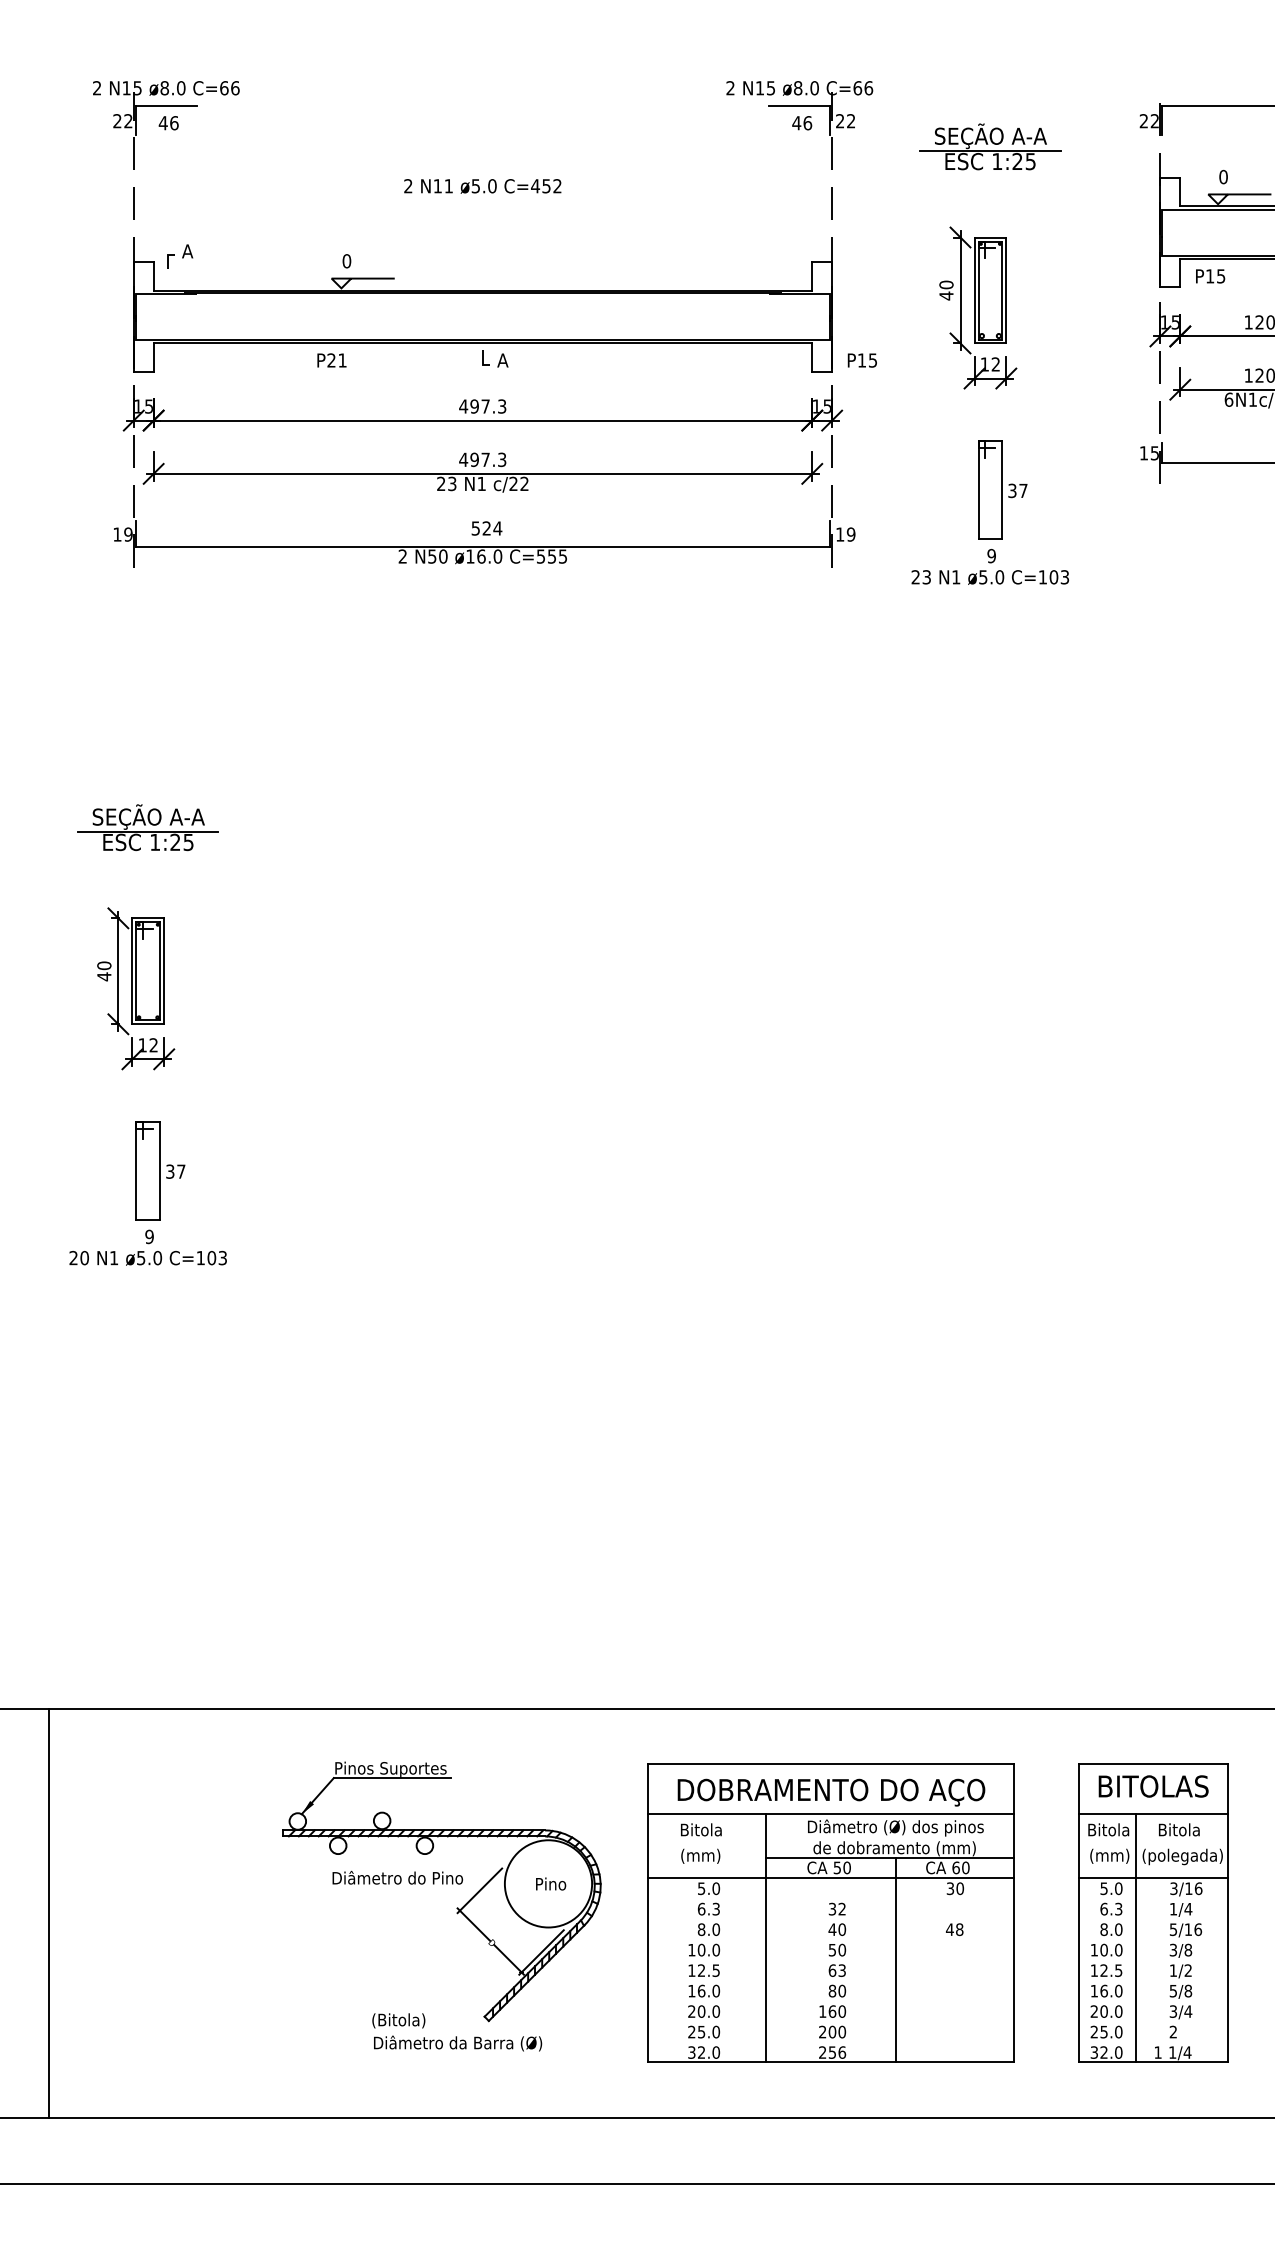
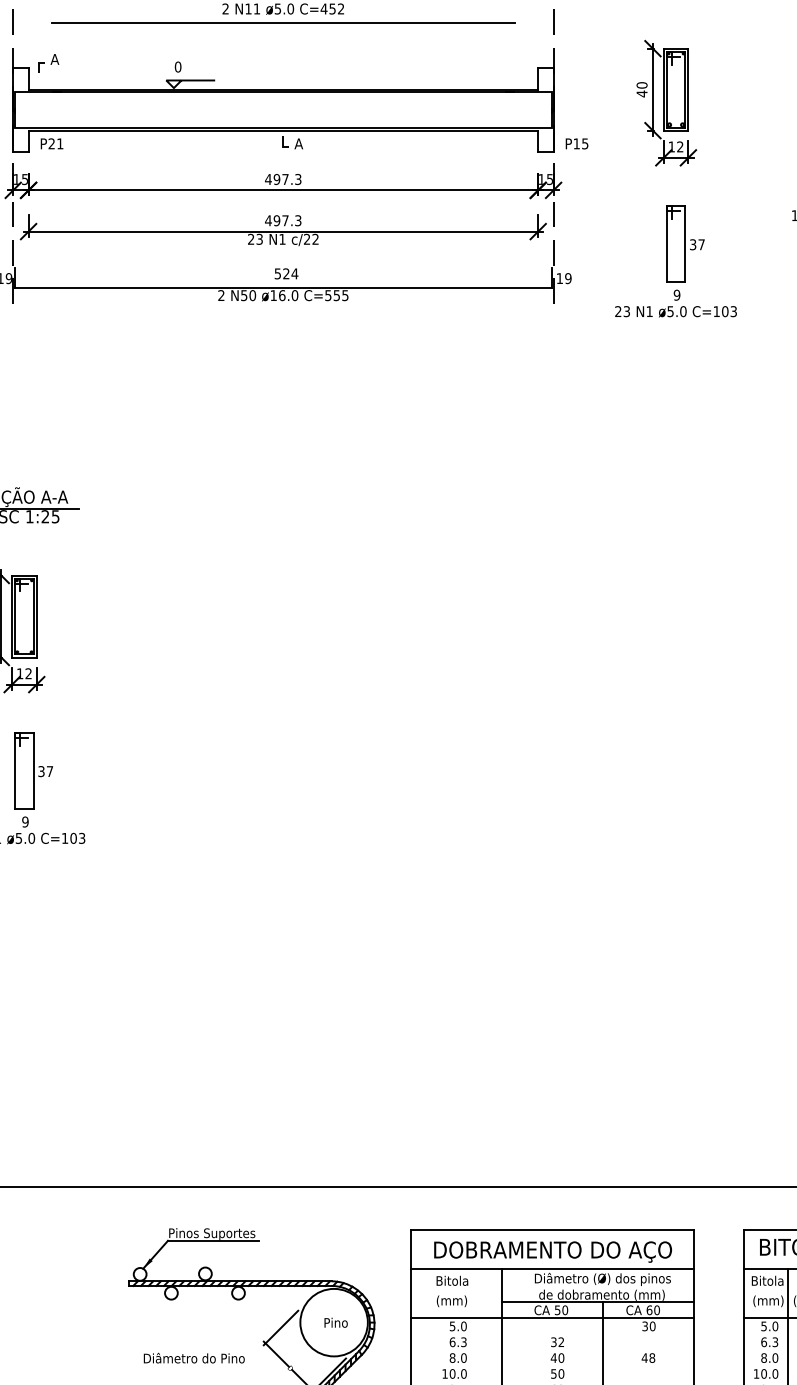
line: (482, 204) -> (283, 23), added
text: (331, 360) -> (51, 143), moved
text: (397, 1877) -> (194, 1357), moved

